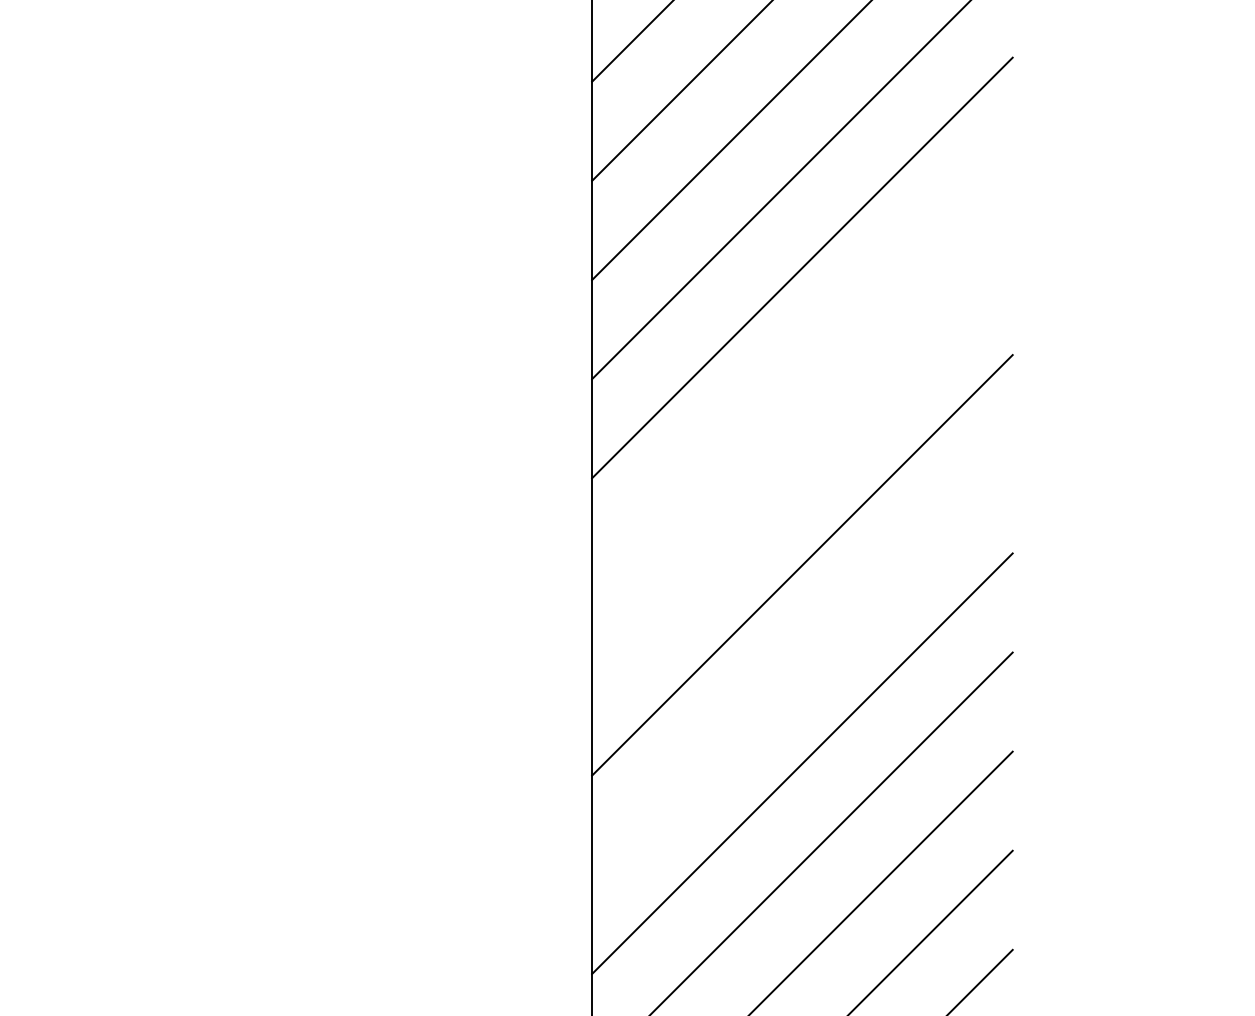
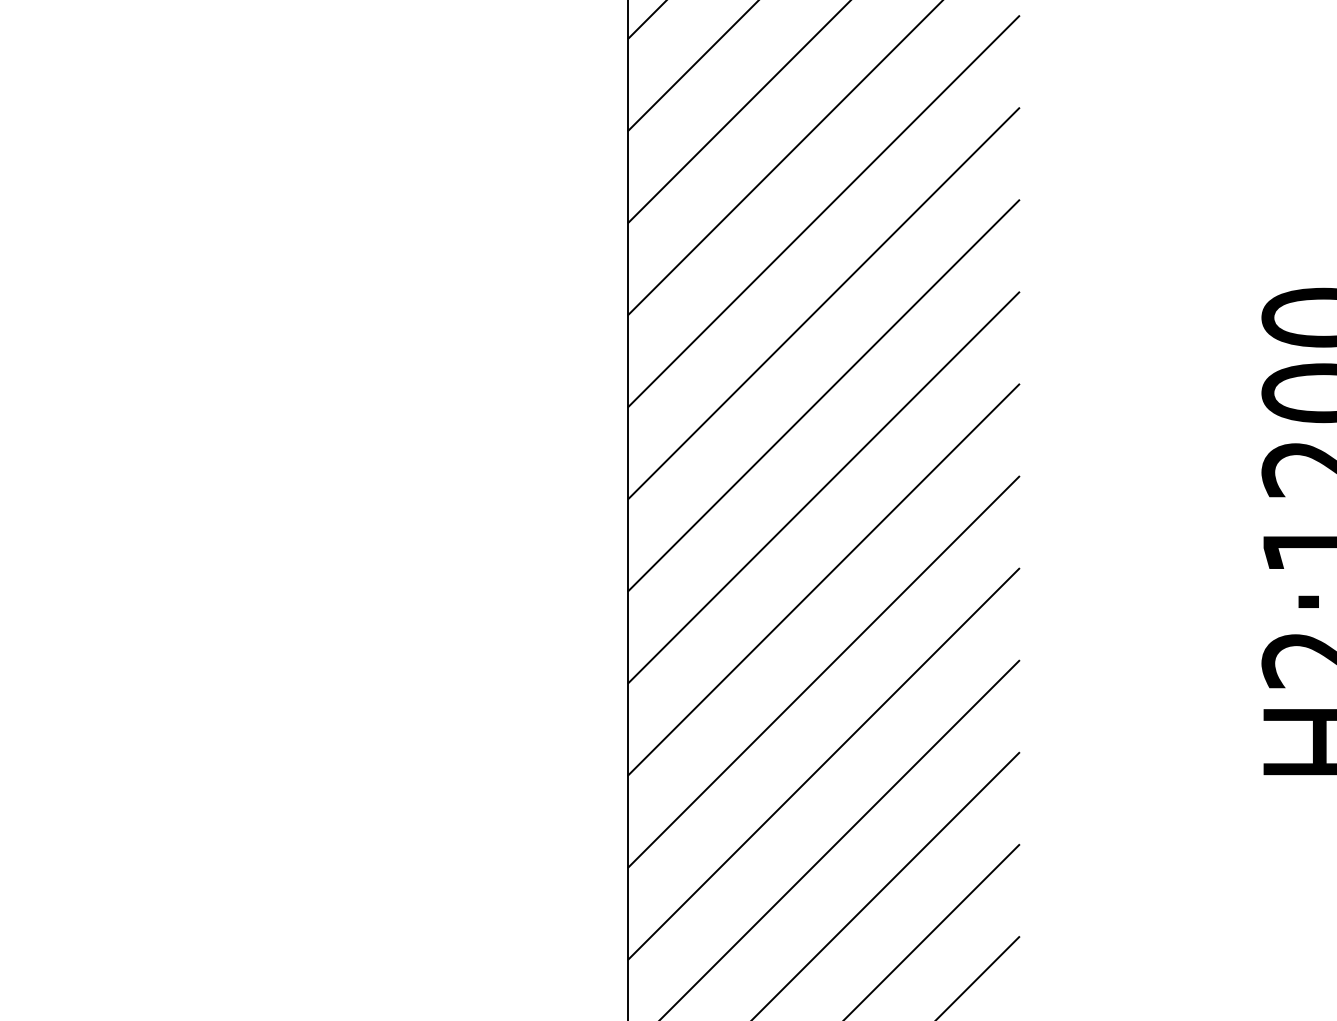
line: (802, 366) -> (823, 395), added
line: (802, 465) -> (823, 487), added
line: (802, 664) -> (823, 671), added

